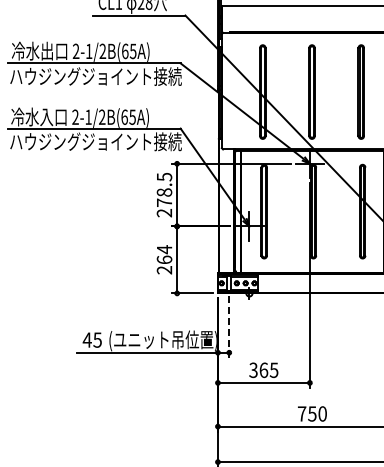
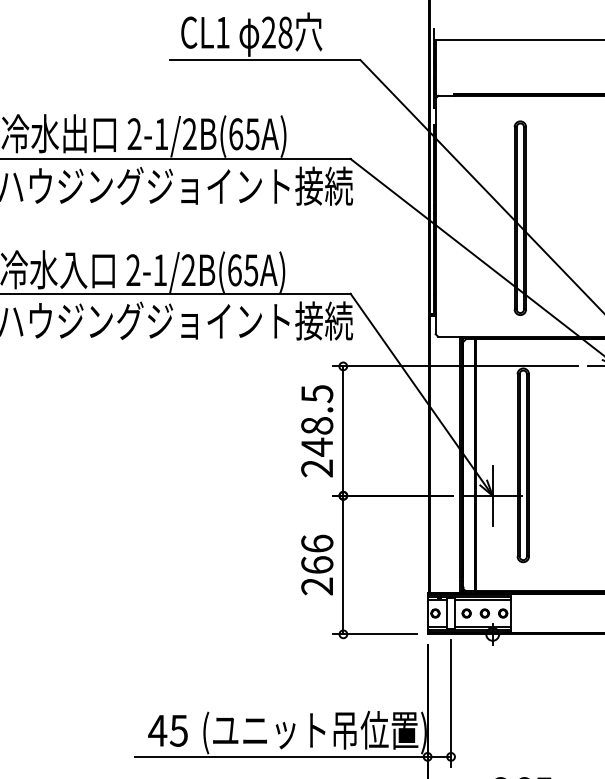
text: (164, 202) -> (317, 446), 278.5 -> 248.5
text: (164, 249) -> (317, 543), 264 -> 266
line: (229, 326) -> (451, 702), dashed -> solid

